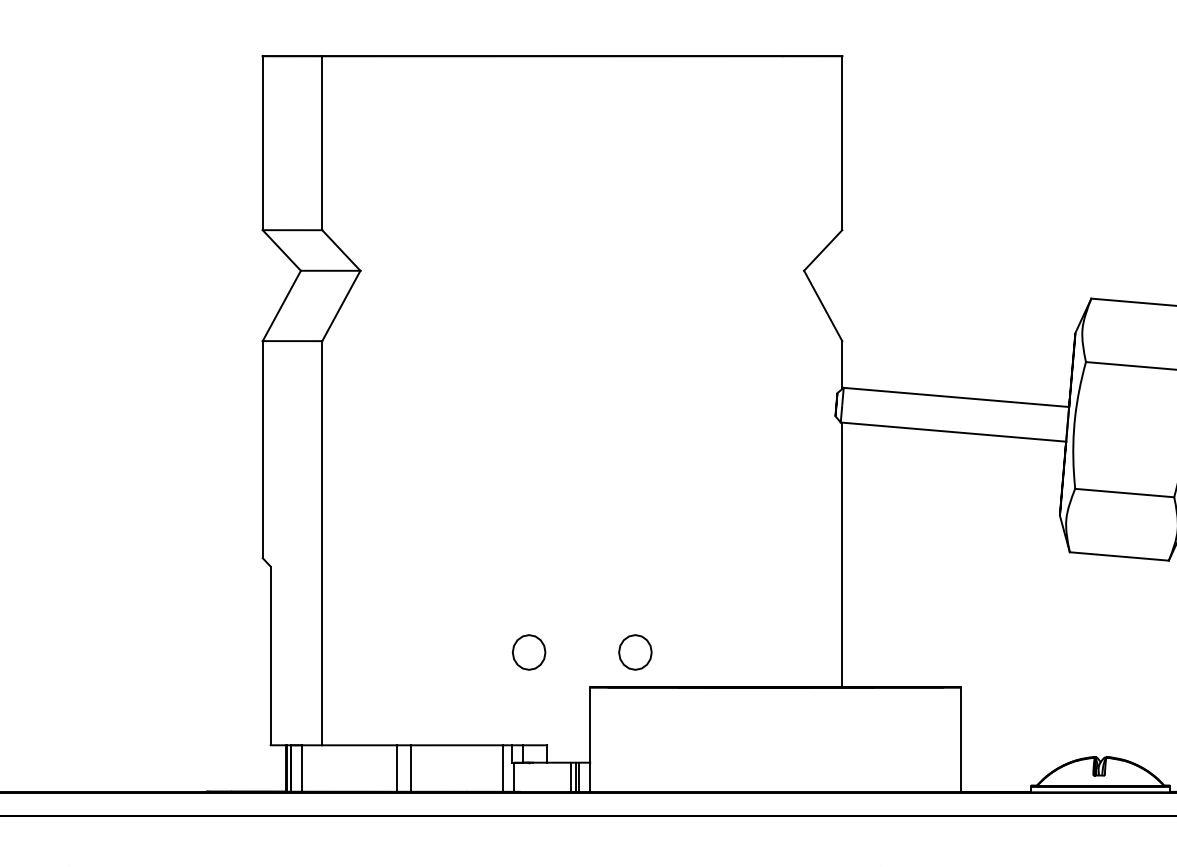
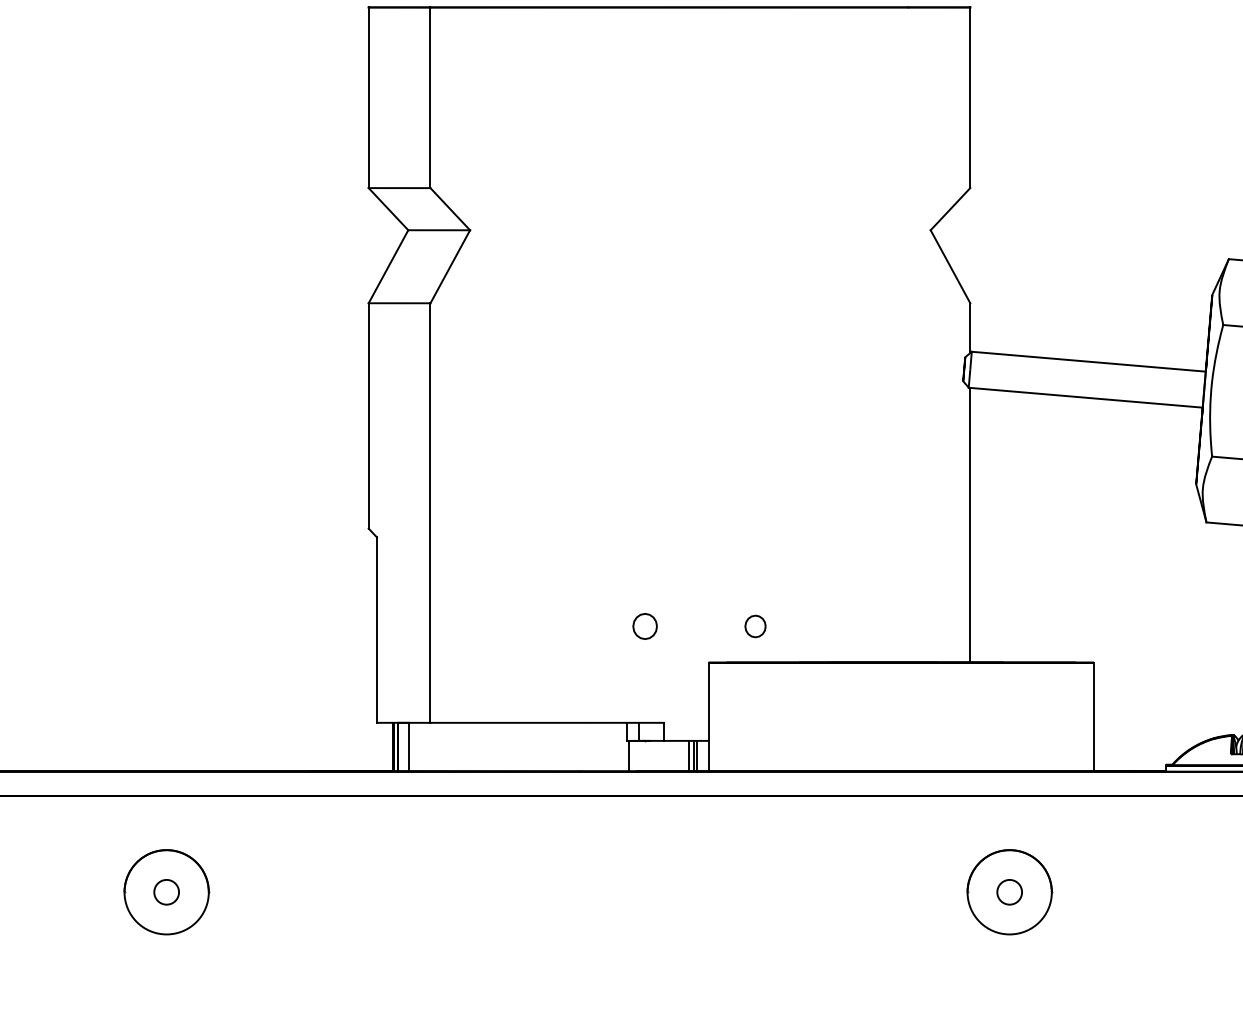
part: (528, 652) -> (644, 626), size x0.7
part: (635, 652) -> (755, 626), size x0.6
line: (396, 768) -> (507, 746), removed
line: (410, 768) -> (522, 746), removed
line: (503, 768) -> (618, 746), removed

